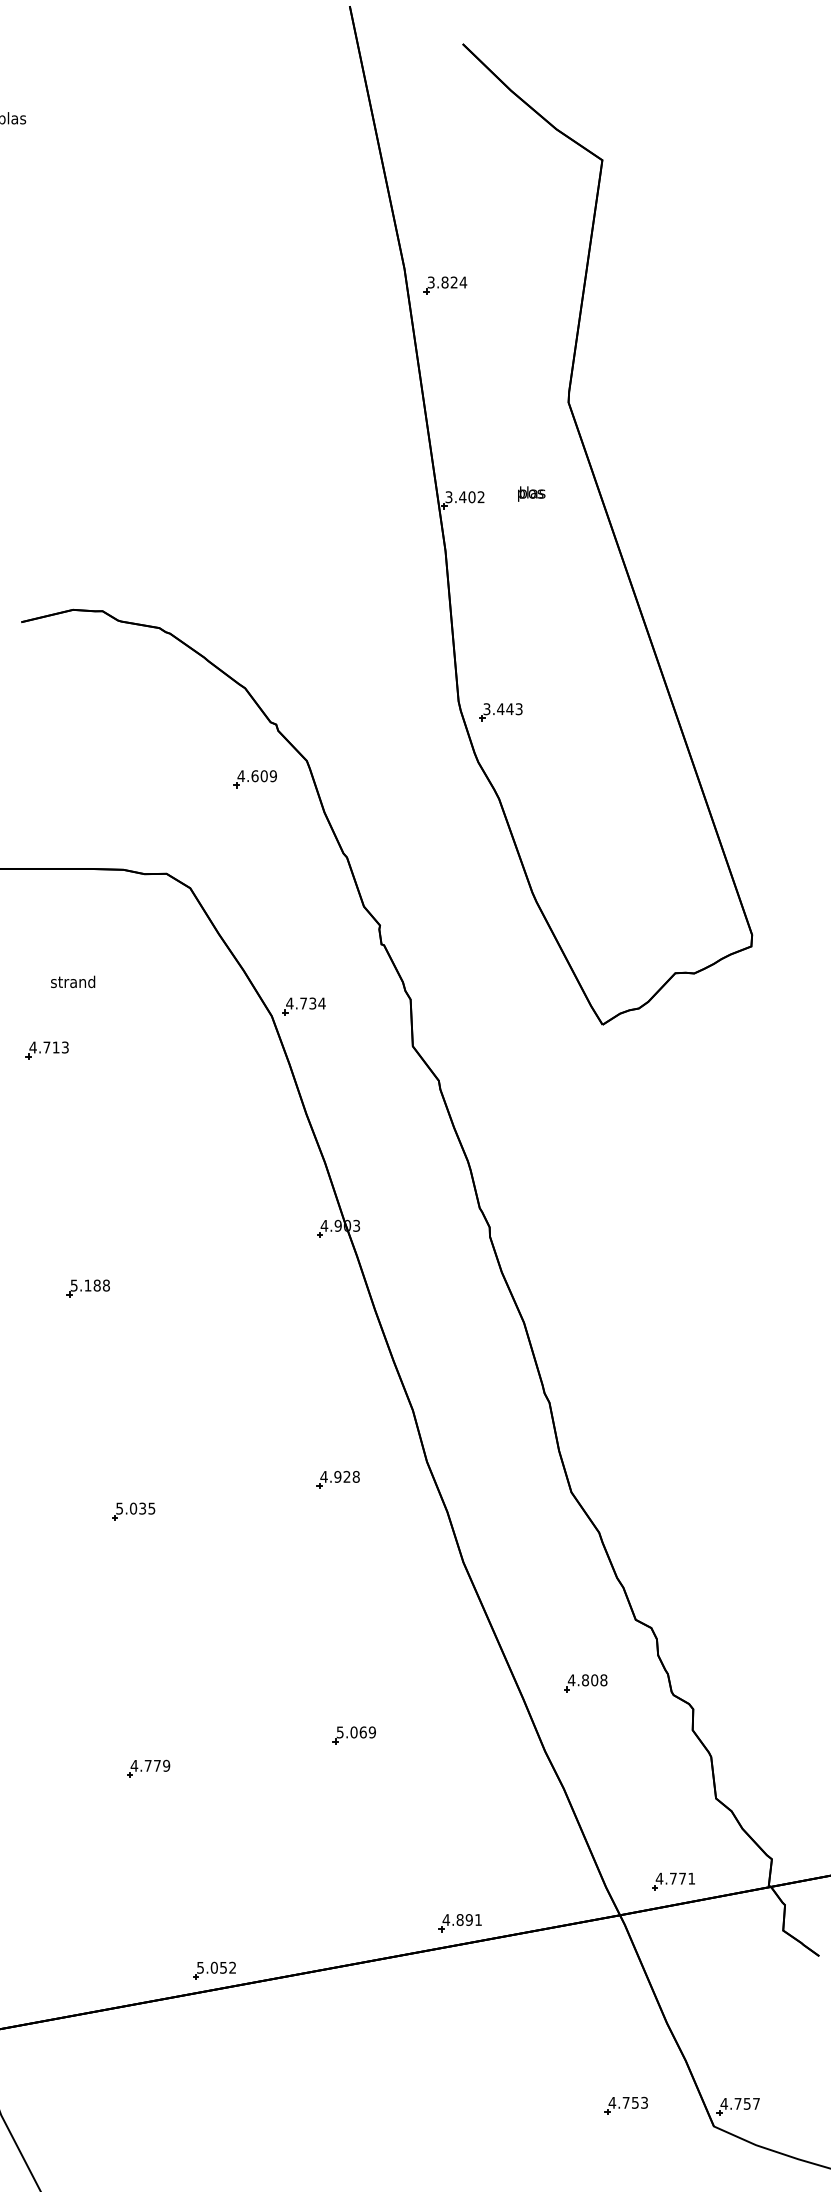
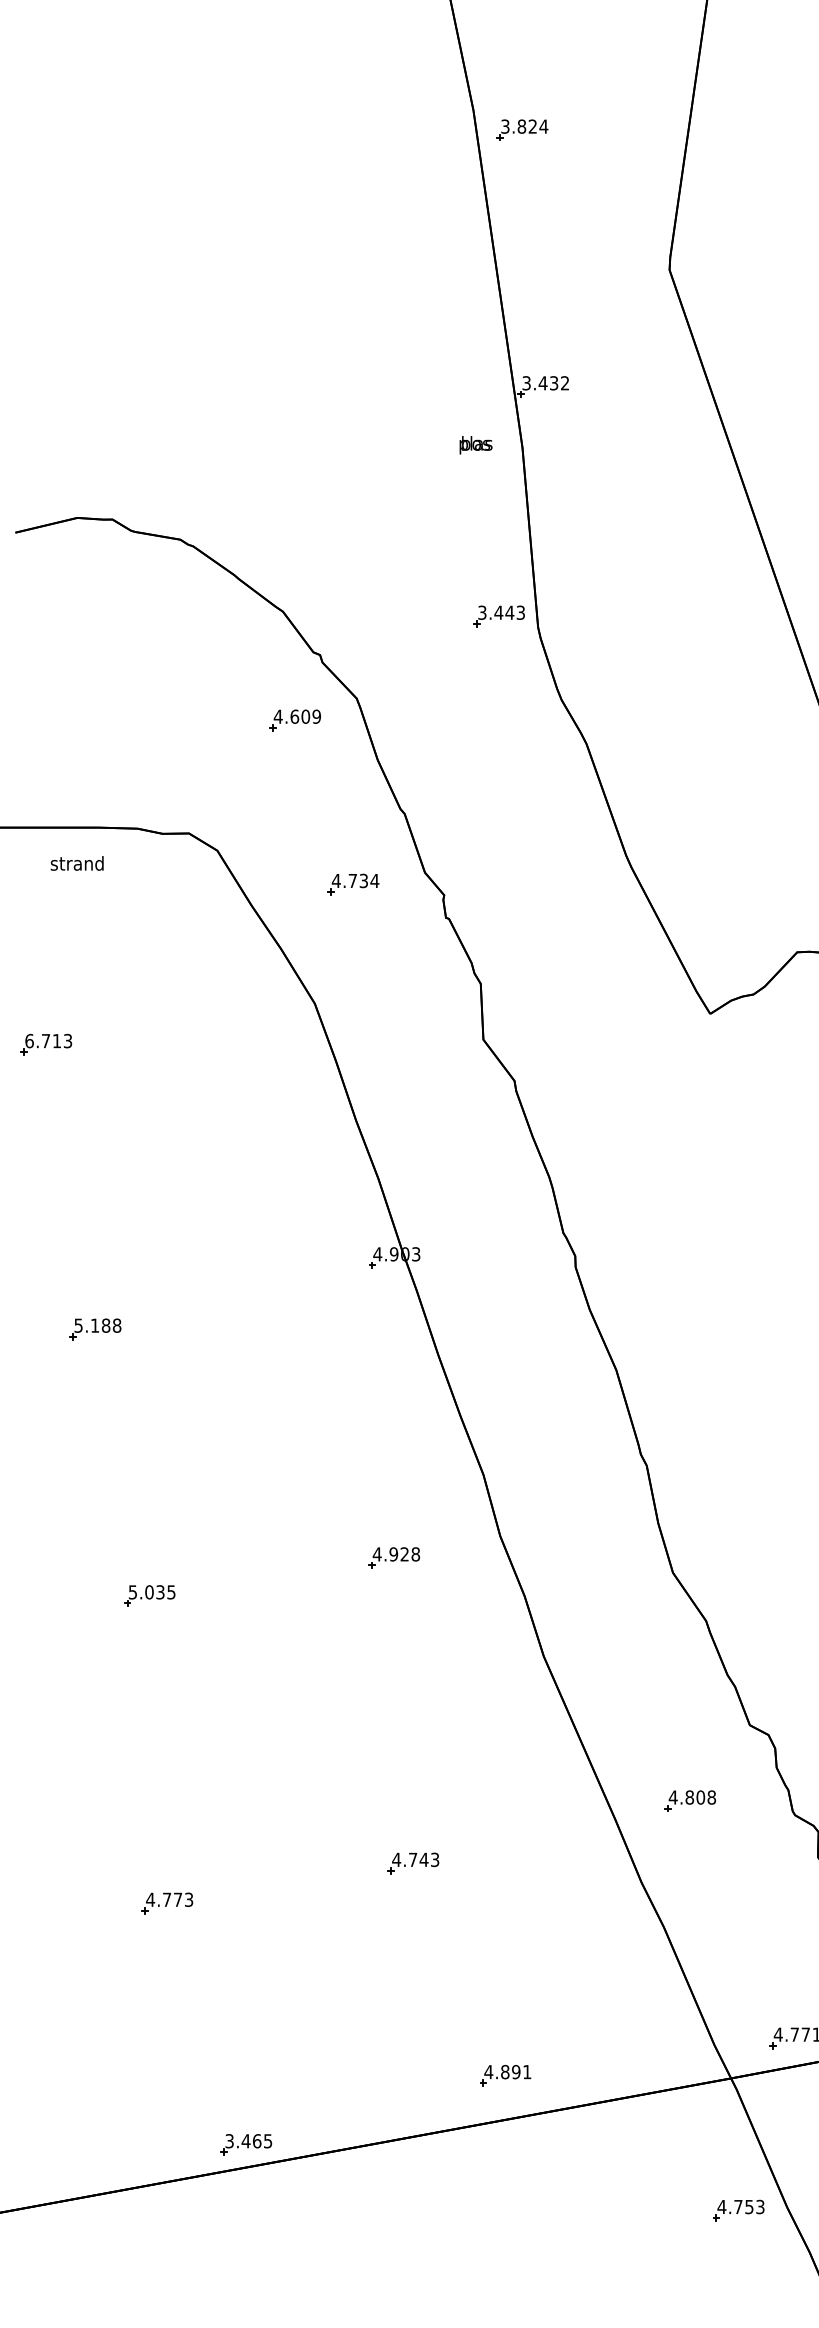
text: (531, 493) -> (475, 444), moved
text: (471, 497) -> (553, 383), 3.402 -> 3.432
part: (500, 712) -> (498, 616), moved
text: (73, 981) -> (77, 862), moved
part: (303, 1006) -> (352, 884), moved
text: (32, 1047) -> (28, 1041), 4.713 -> 6.713
text: (355, 1732) -> (414, 1859), 5.069 -> 4.743
text: (166, 1765) -> (188, 1899), 4.779 -> 4.773
part: (459, 1923) -> (504, 2076), moved
text: (216, 1967) -> (248, 2140), 5.052 -> 3.465
part: (625, 2105) -> (737, 2210), moved

